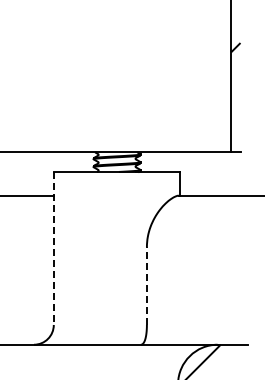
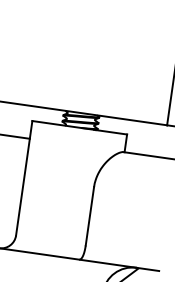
line: (53, 248) -> (23, 178), dashed -> solid
line: (146, 286) -> (89, 216), dashed -> solid

